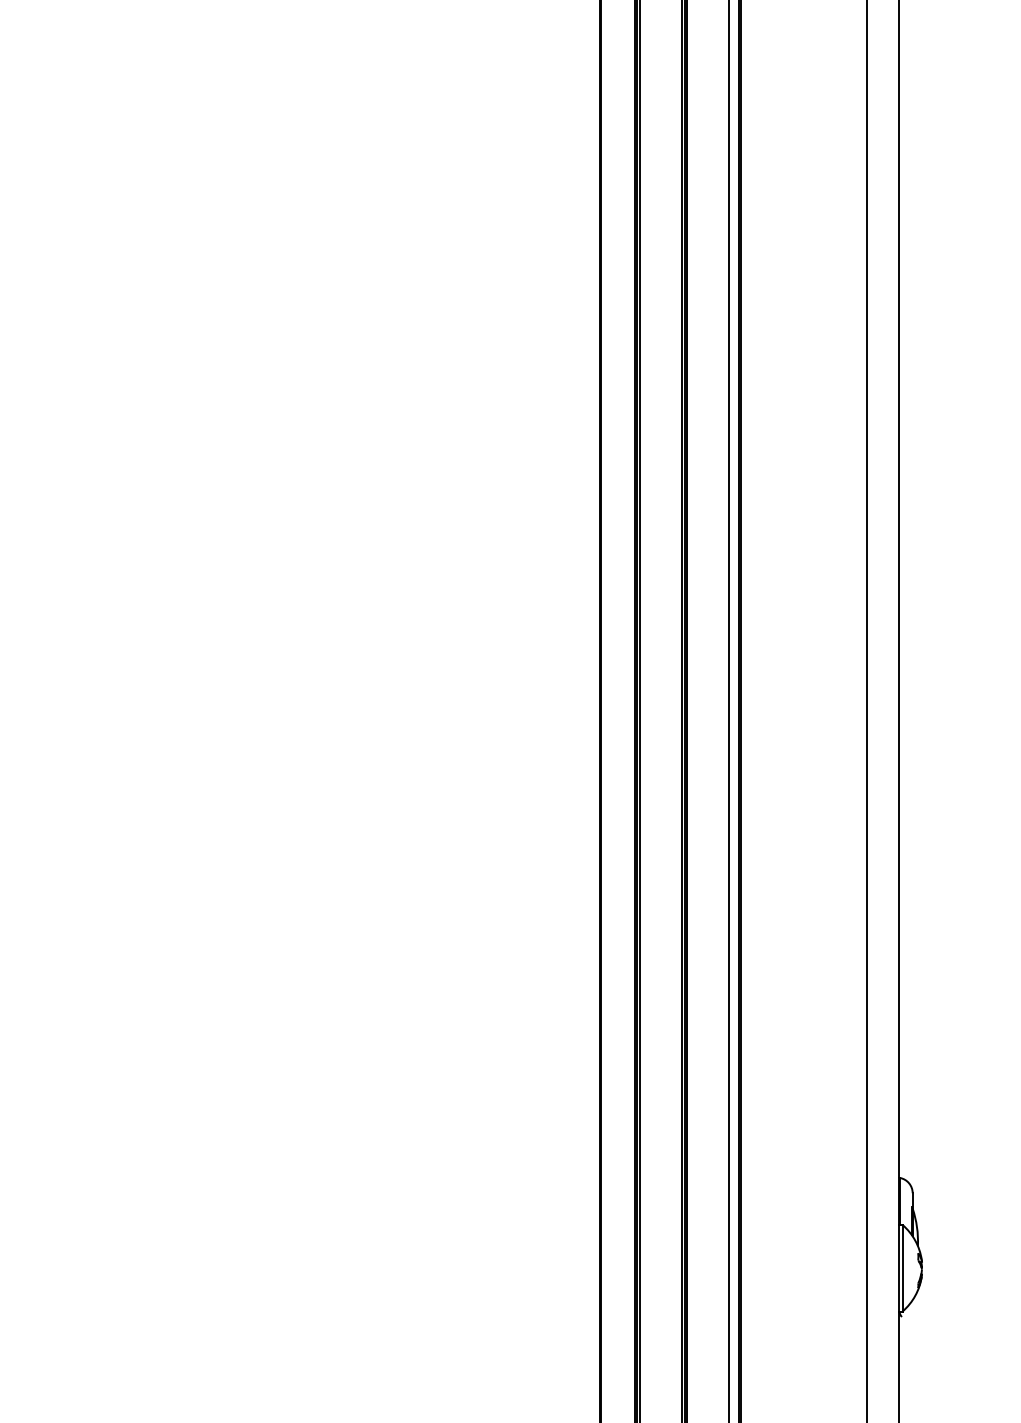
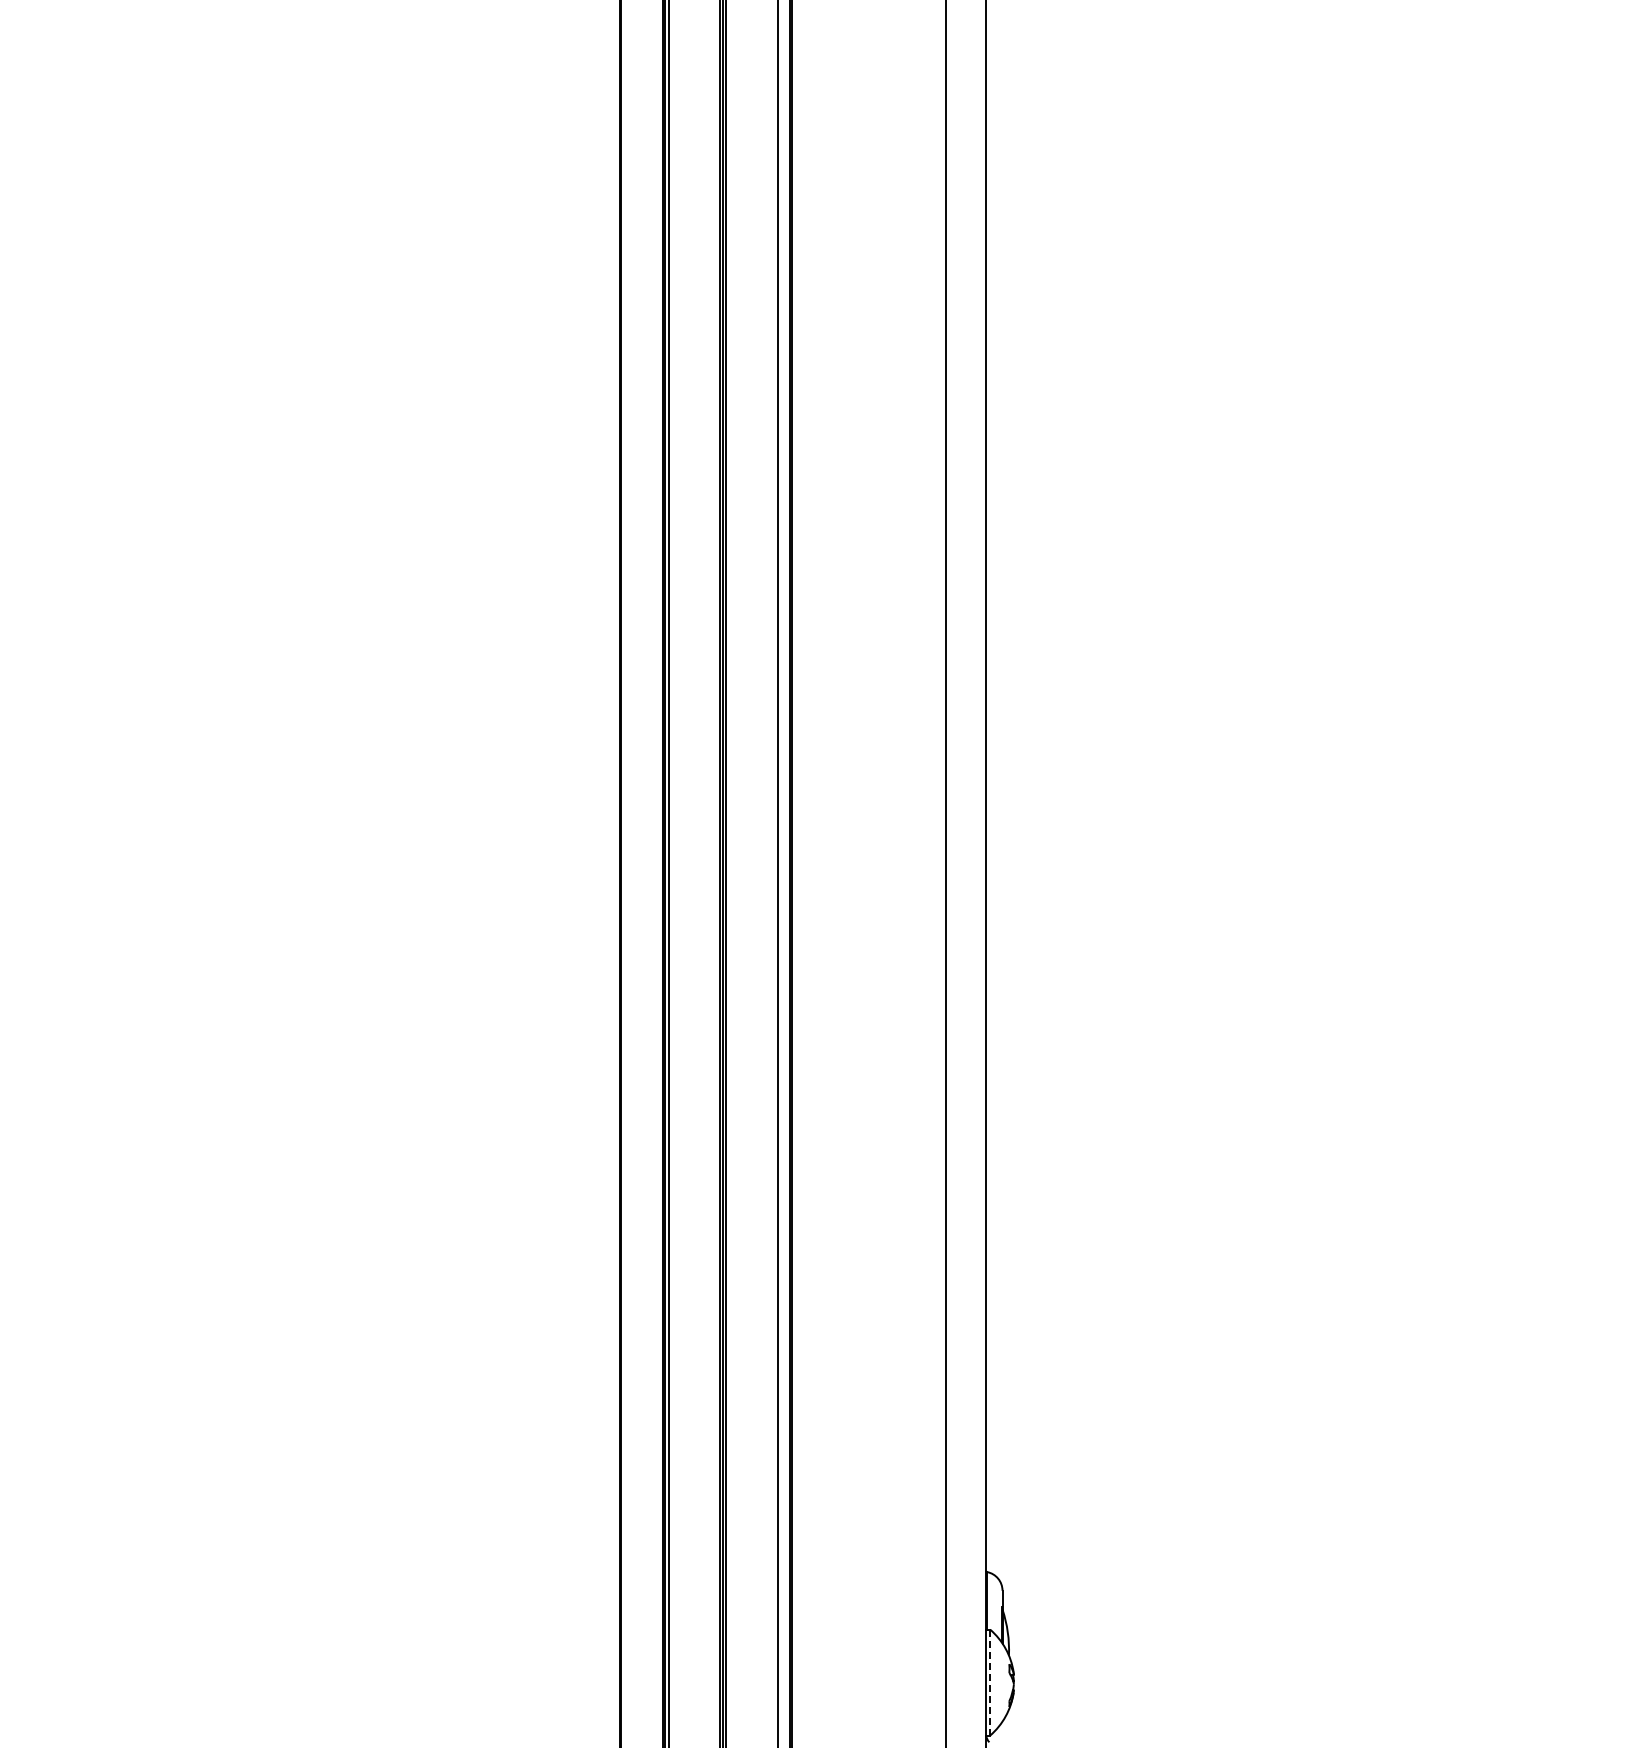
line: (902, 1268) -> (990, 1683), solid -> dashed

